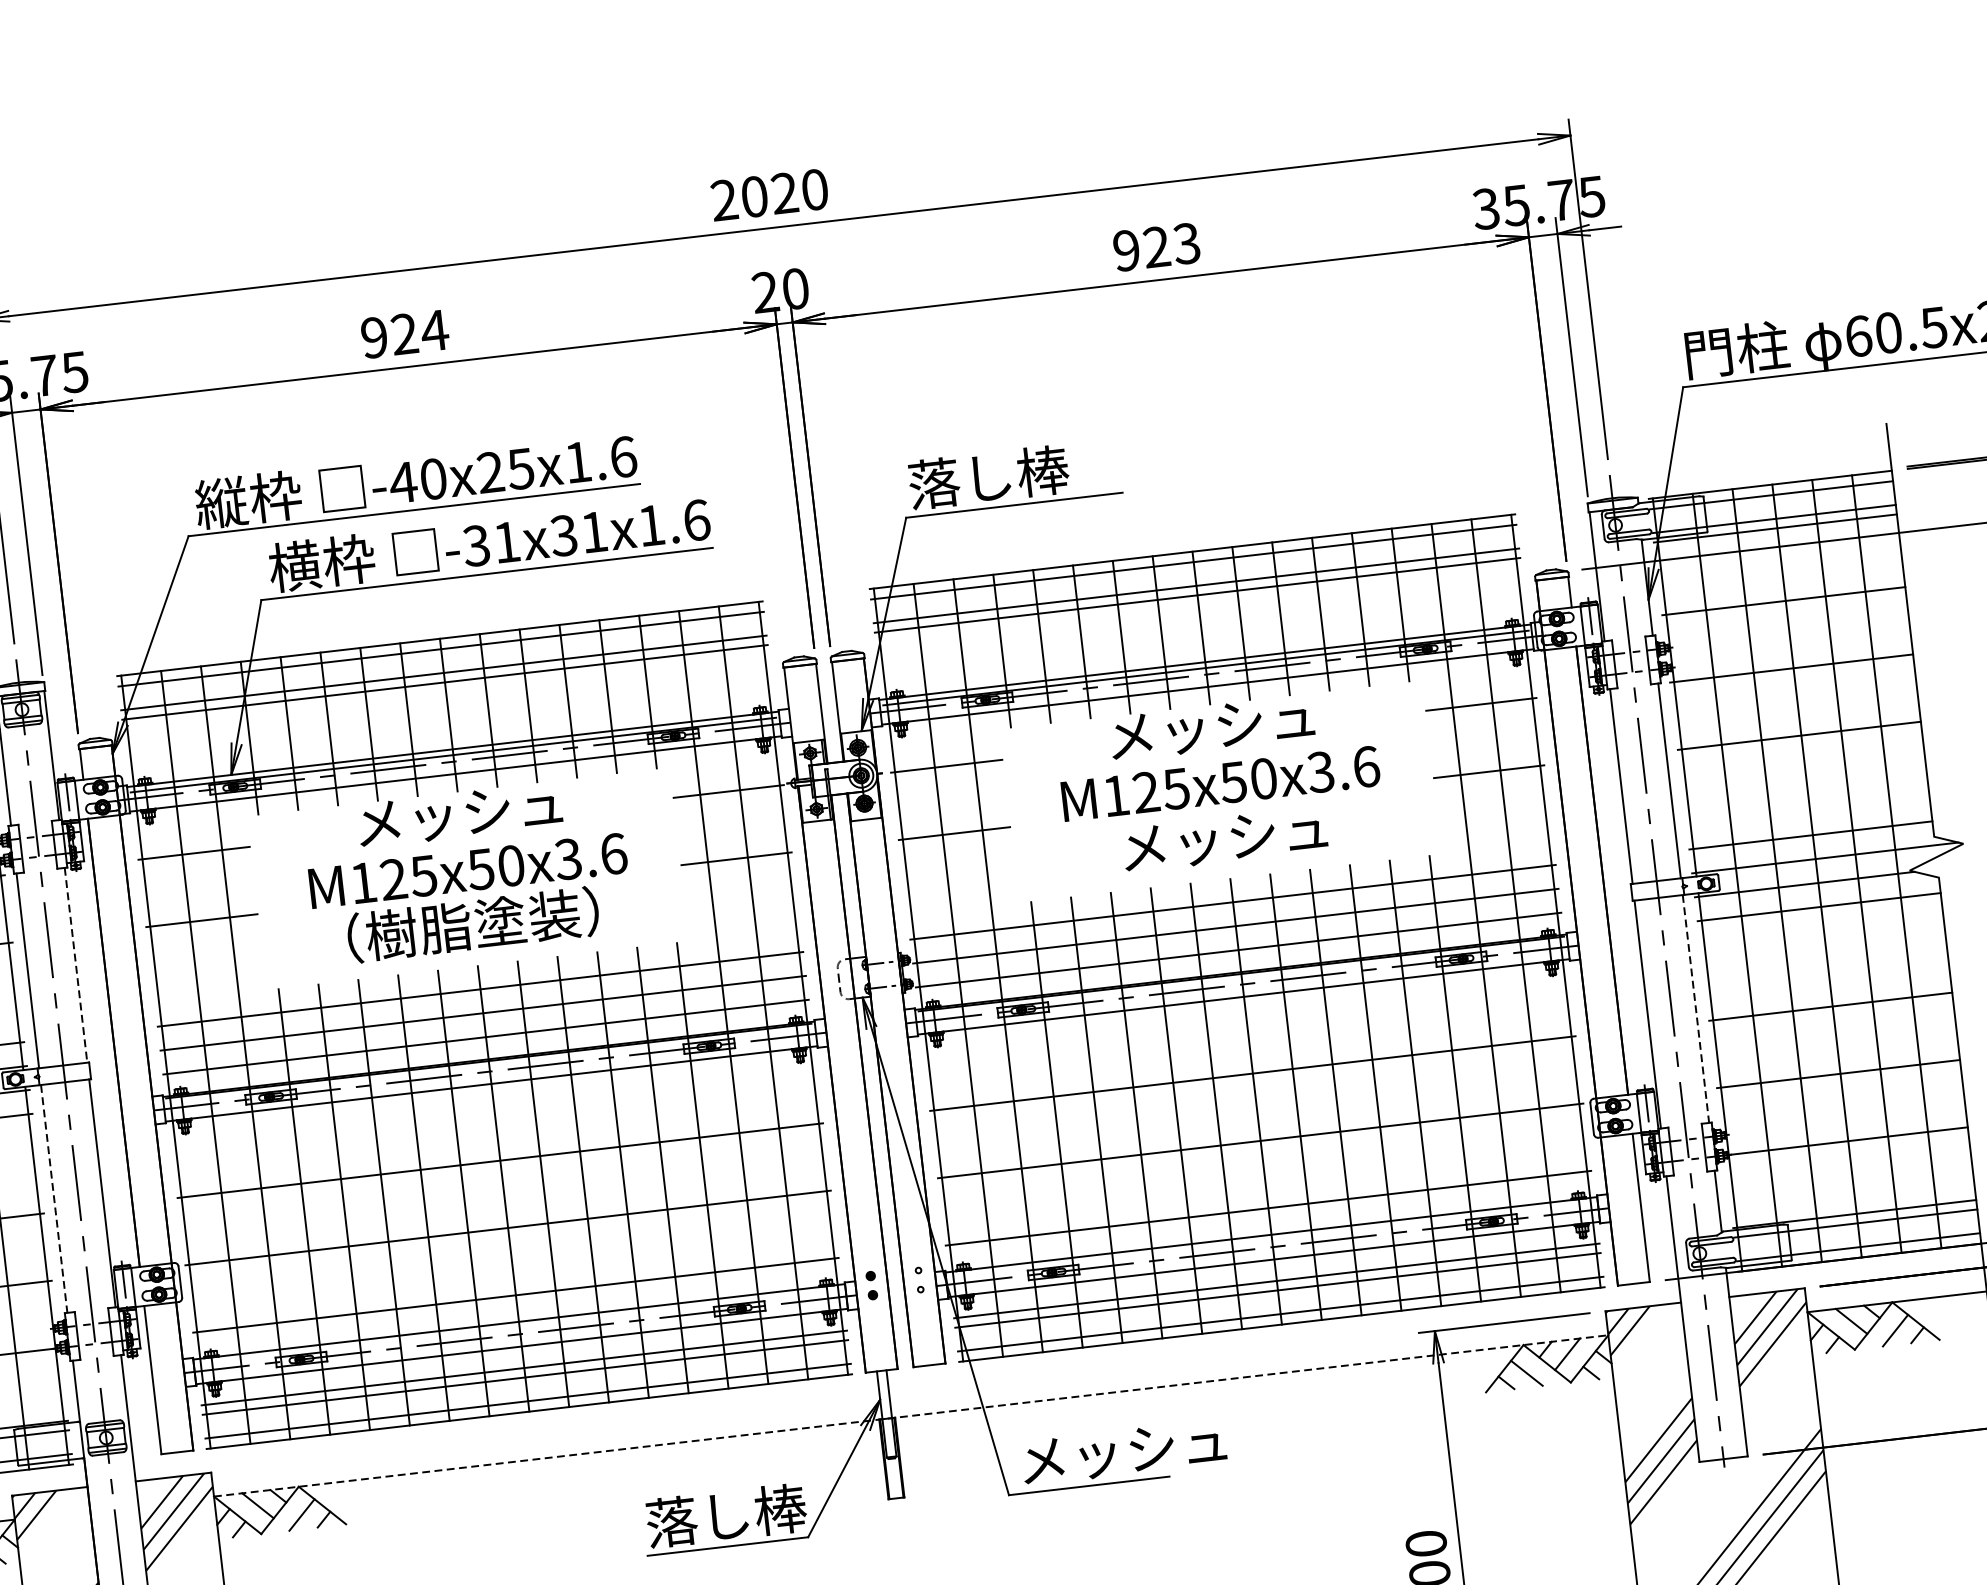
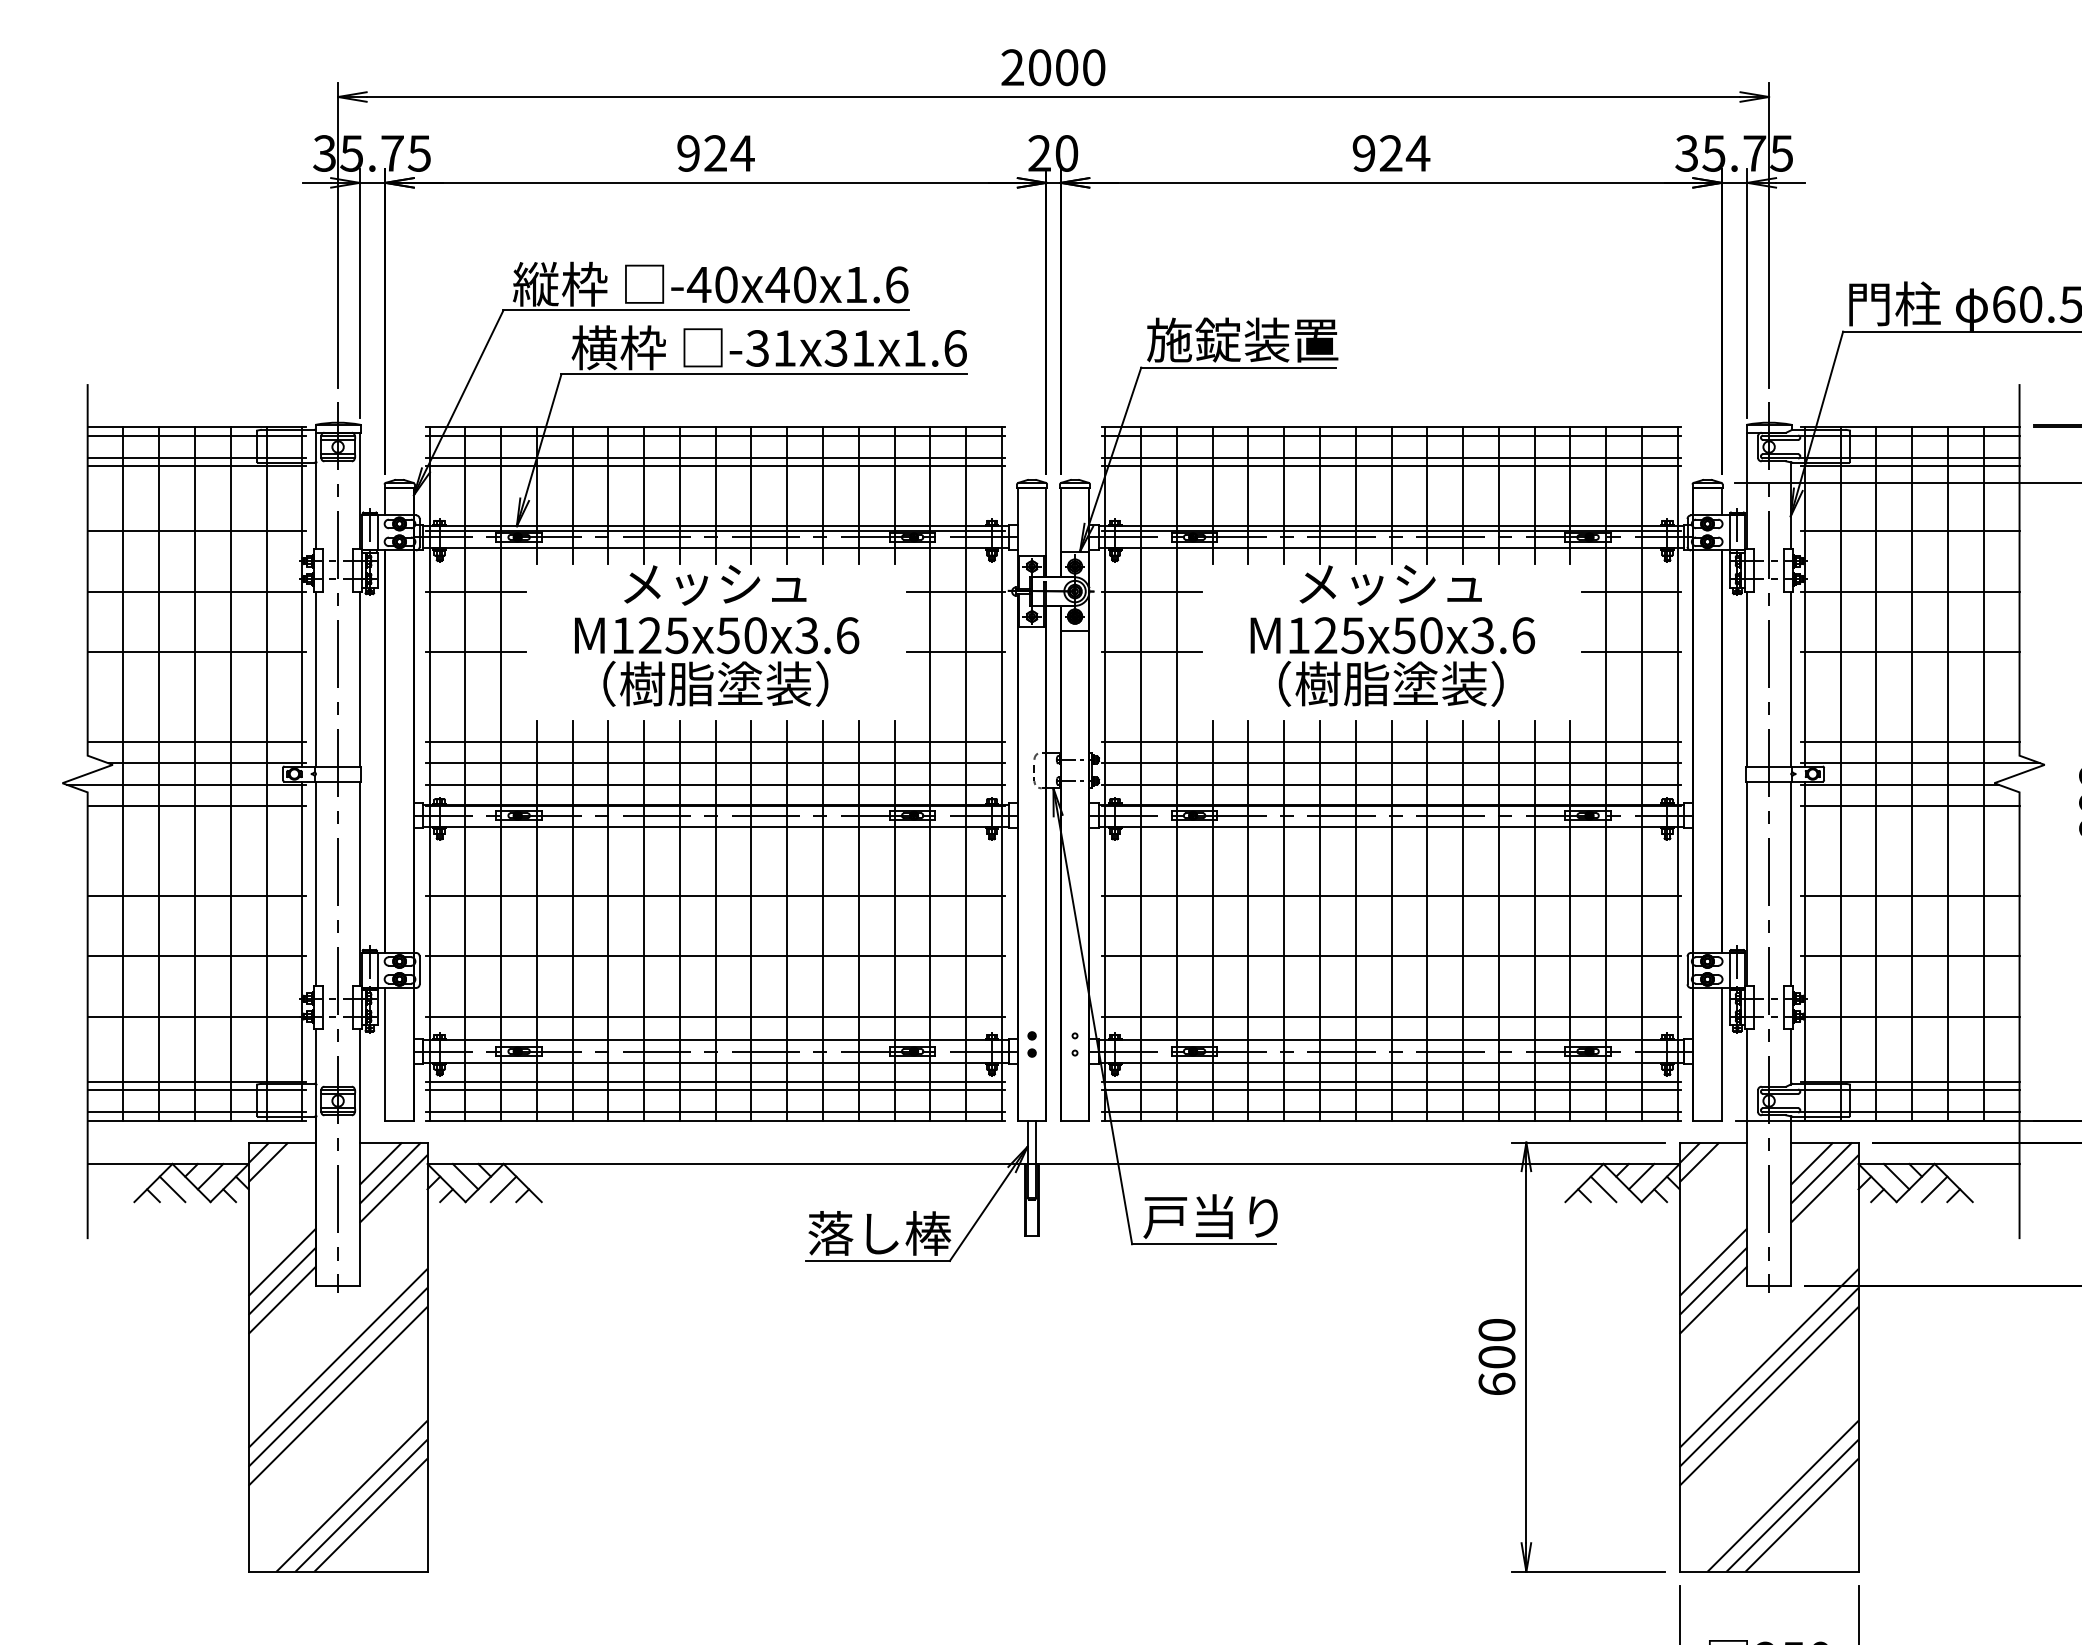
text: (784, 193) -> (1066, 67), 2020 -> 2000
text: (1186, 243) -> (1417, 153), 923 -> 924
text: (504, 470) -> (790, 284), -40x25x1.6 -> -40x40x1.6
text: (1015, 473) -> (1242, 339), 落し棒 -> 施錠装置
text: (1224, 837) -> (1390, 683), メッシュ -> （樹脂塗装）
line: (75, 965) -> (359, 679), dashed -> solid
line: (1695, 1009) -> (1790, 884), dashed -> solid
line: (54, 1199) -> (316, 884), dashed -> solid
line: (912, 1415) -> (1054, 1163), dashed -> solid
text: (1121, 1450) -> (1236, 1216), メッシュ -> 戸当り

